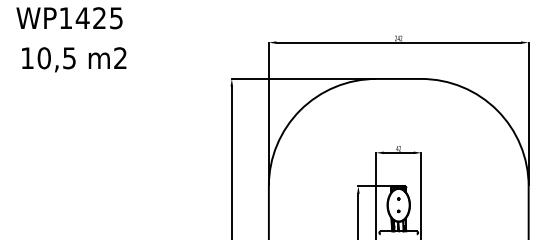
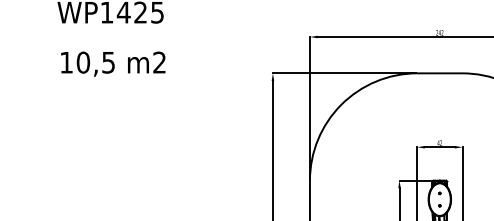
text: (74, 59) -> (113, 63), moved

